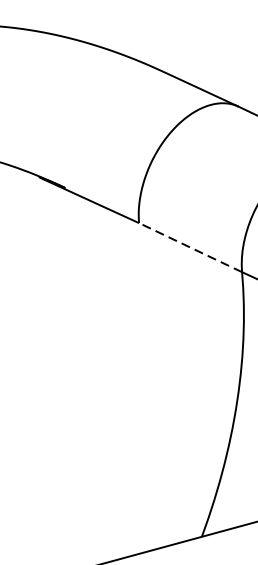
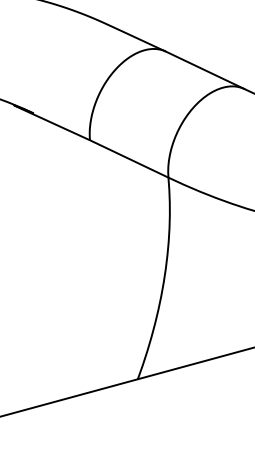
line: (189, 247) -> (128, 158), dashed -> solid

